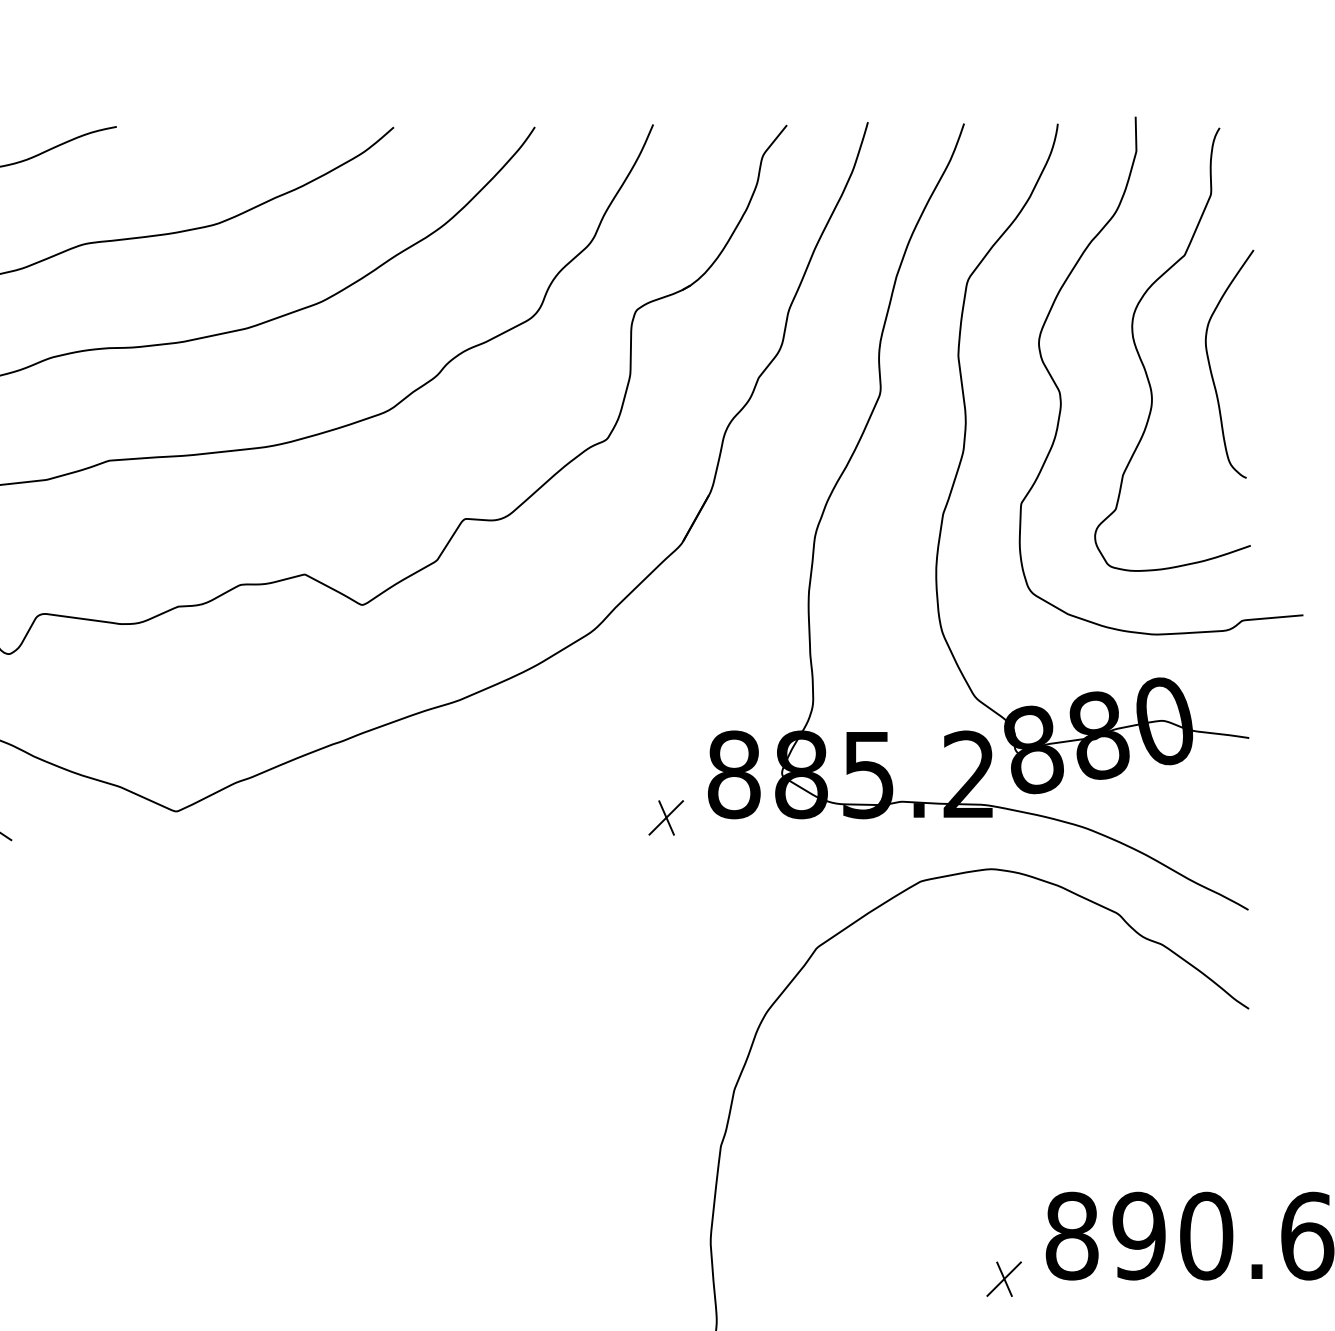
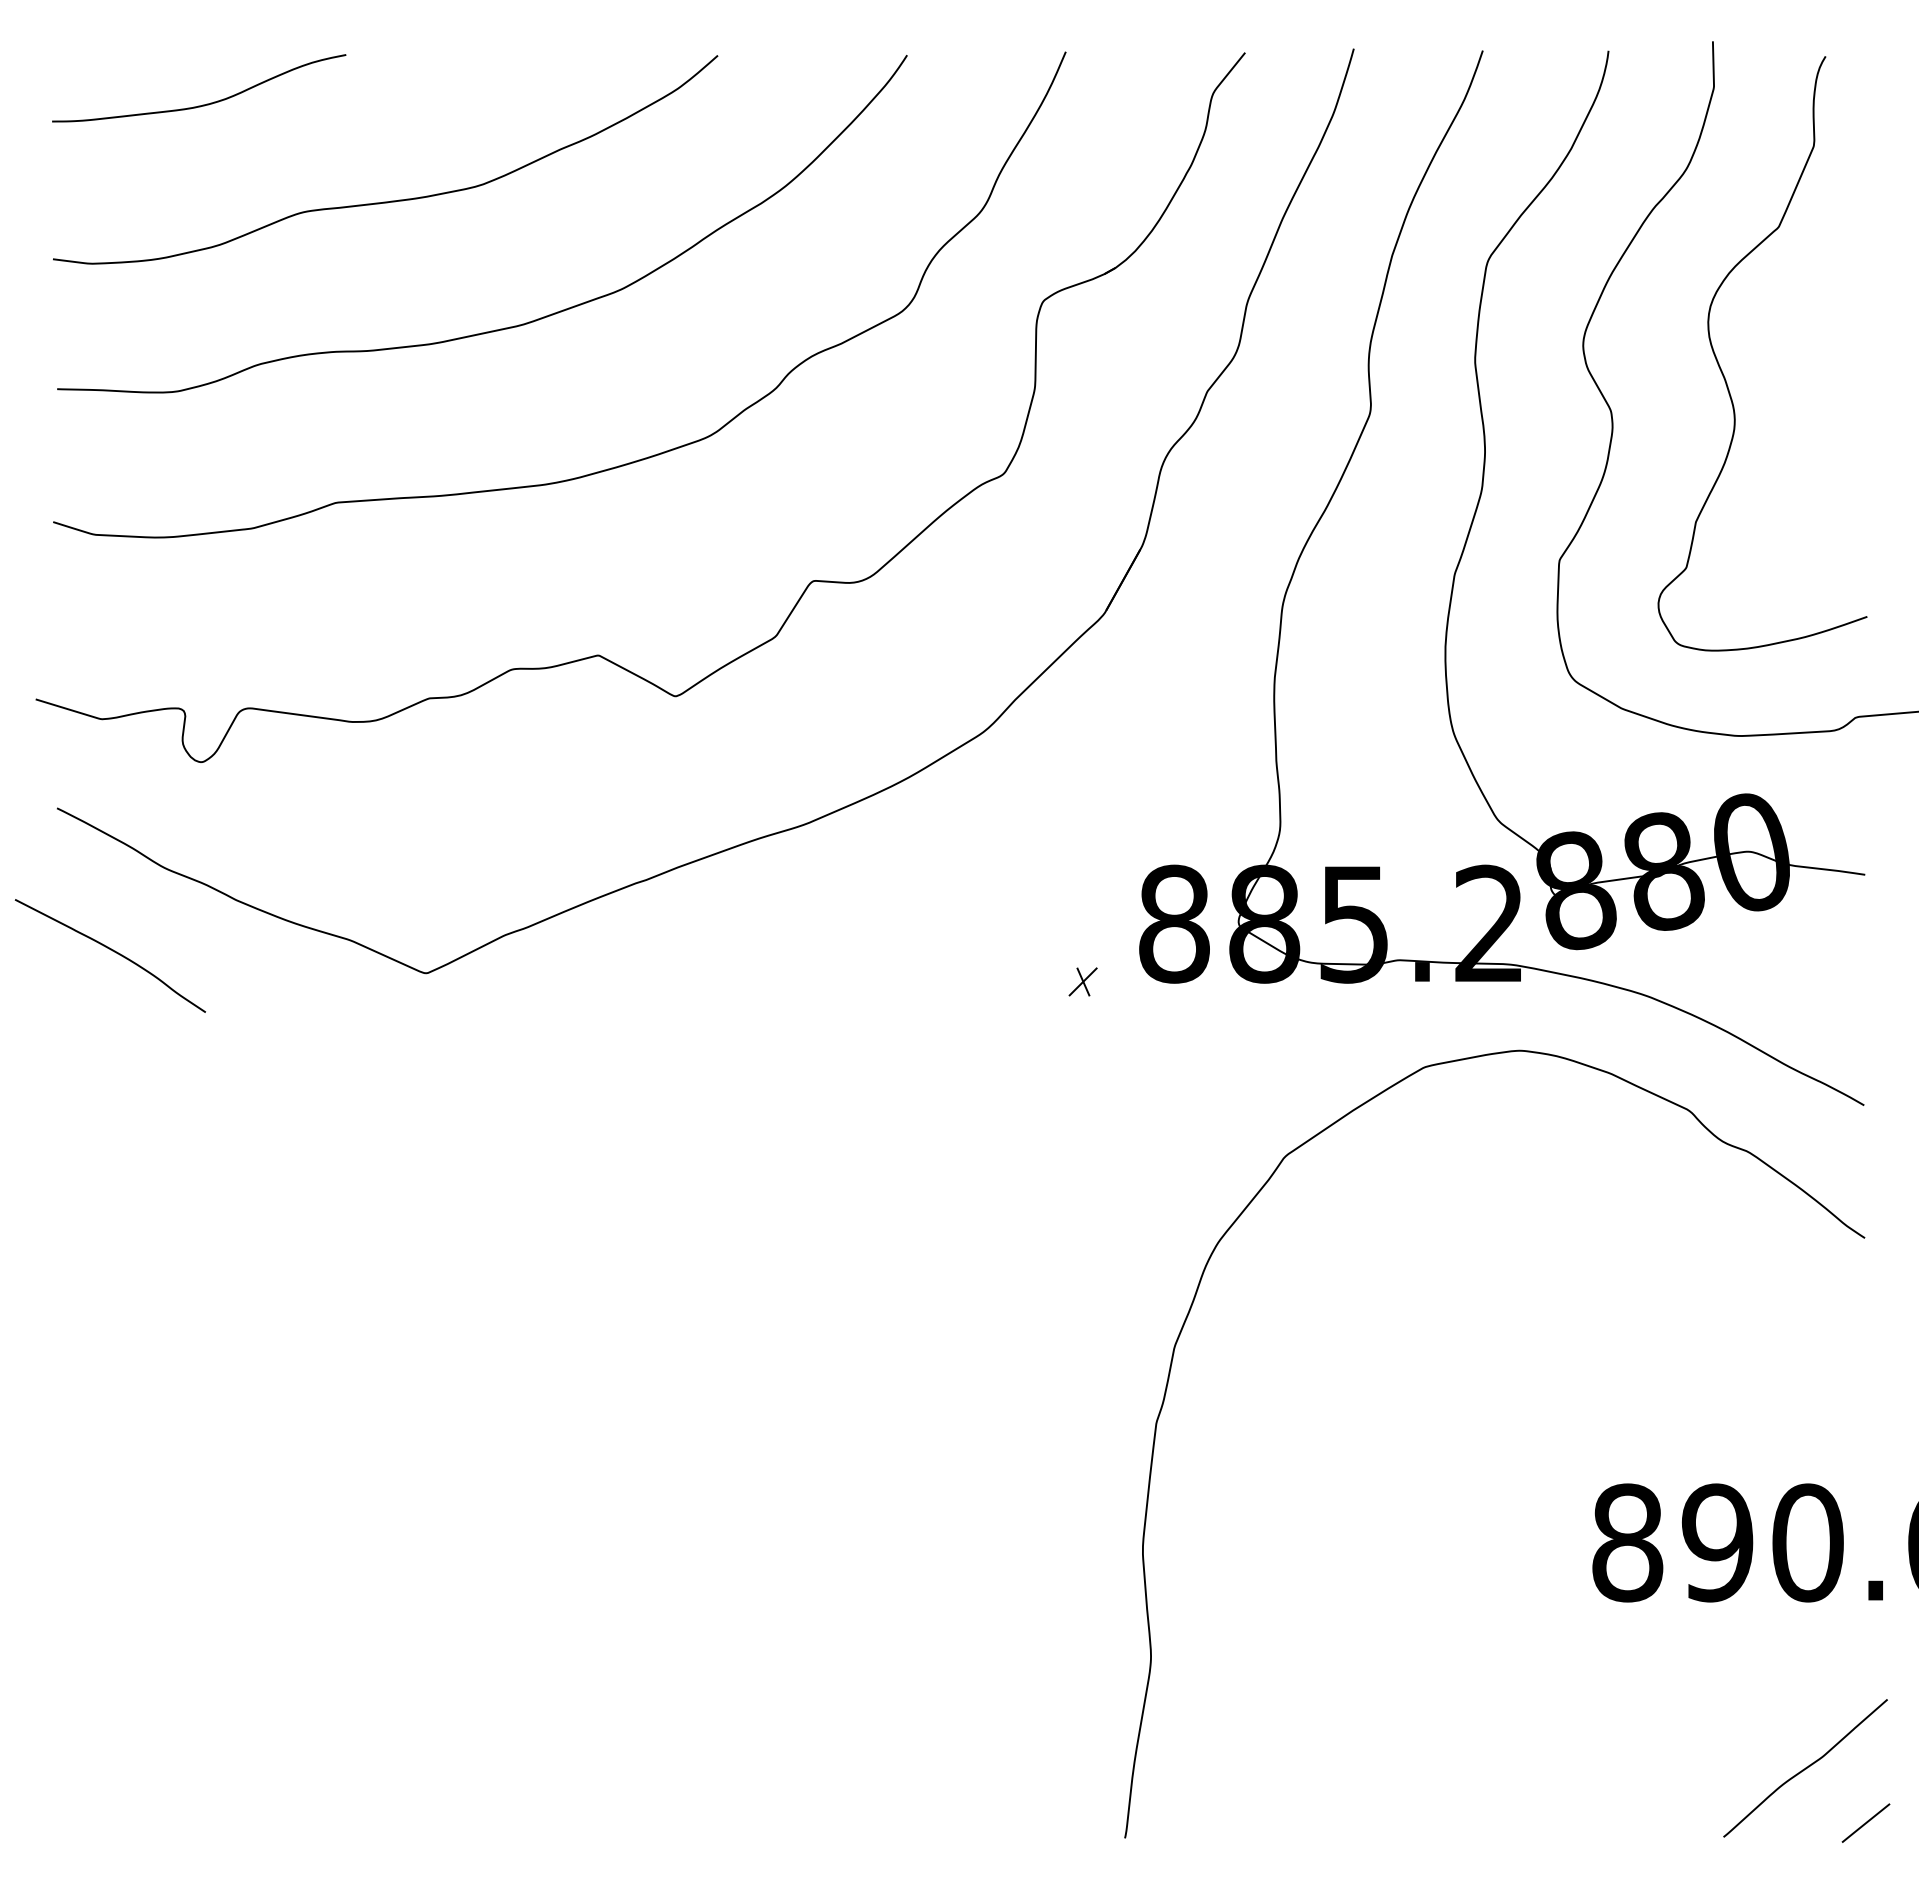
curve: (1211, 369) -> (1814, 380), removed
part: (665, 817) -> (1082, 981), size x0.6
part: (1004, 1279) -> (1536, 1600), removed

